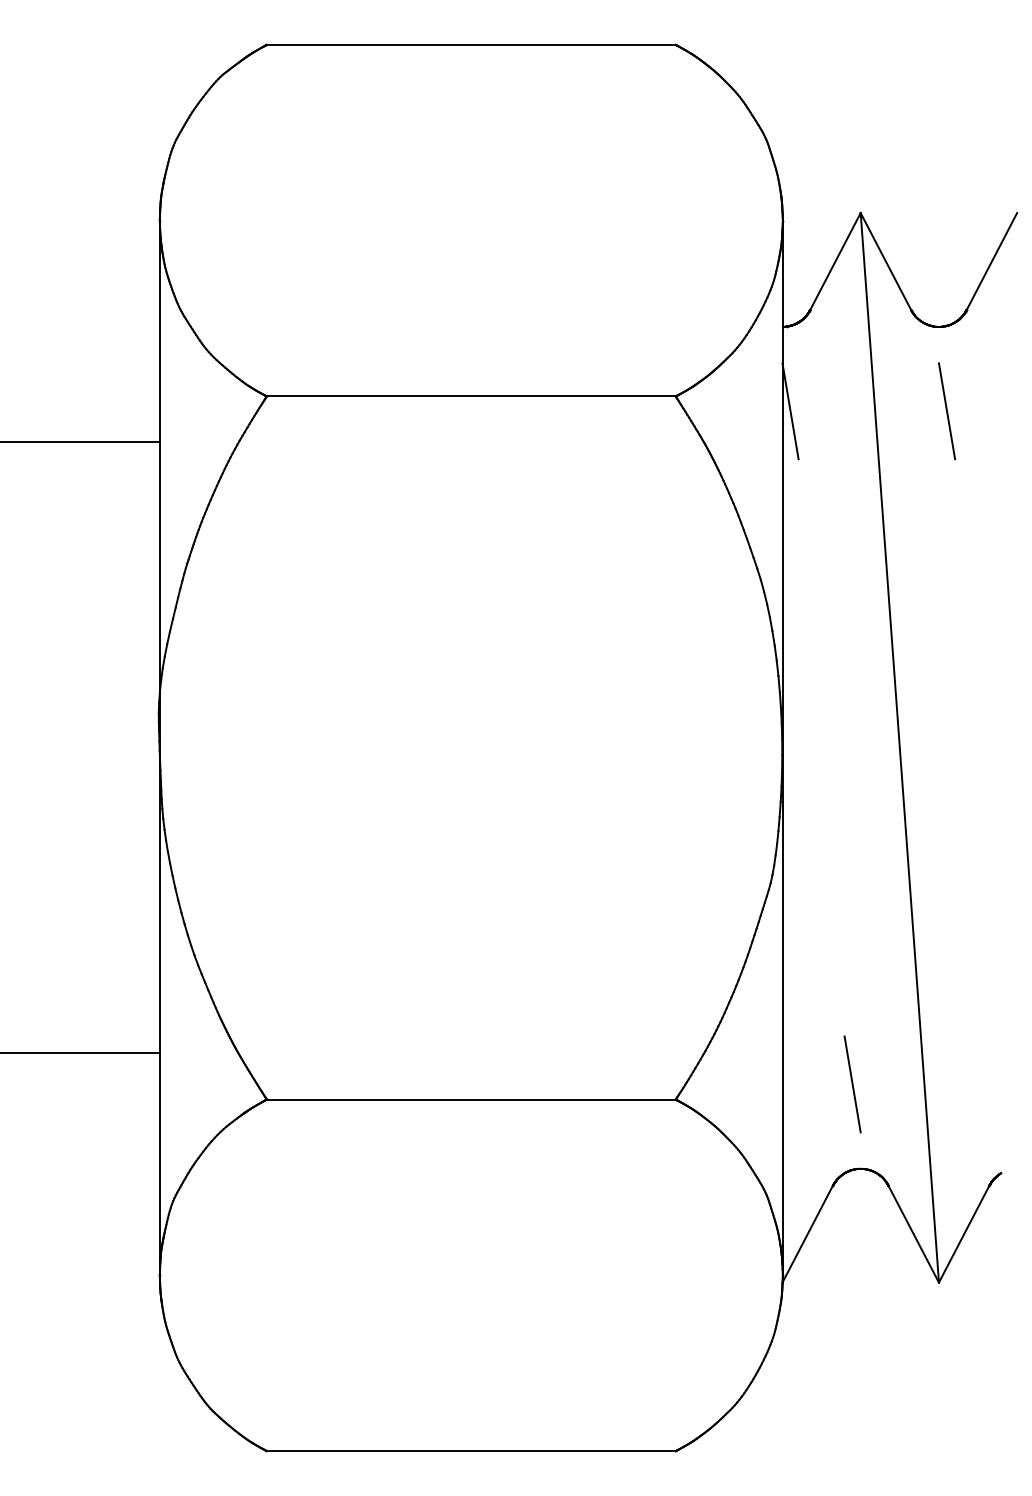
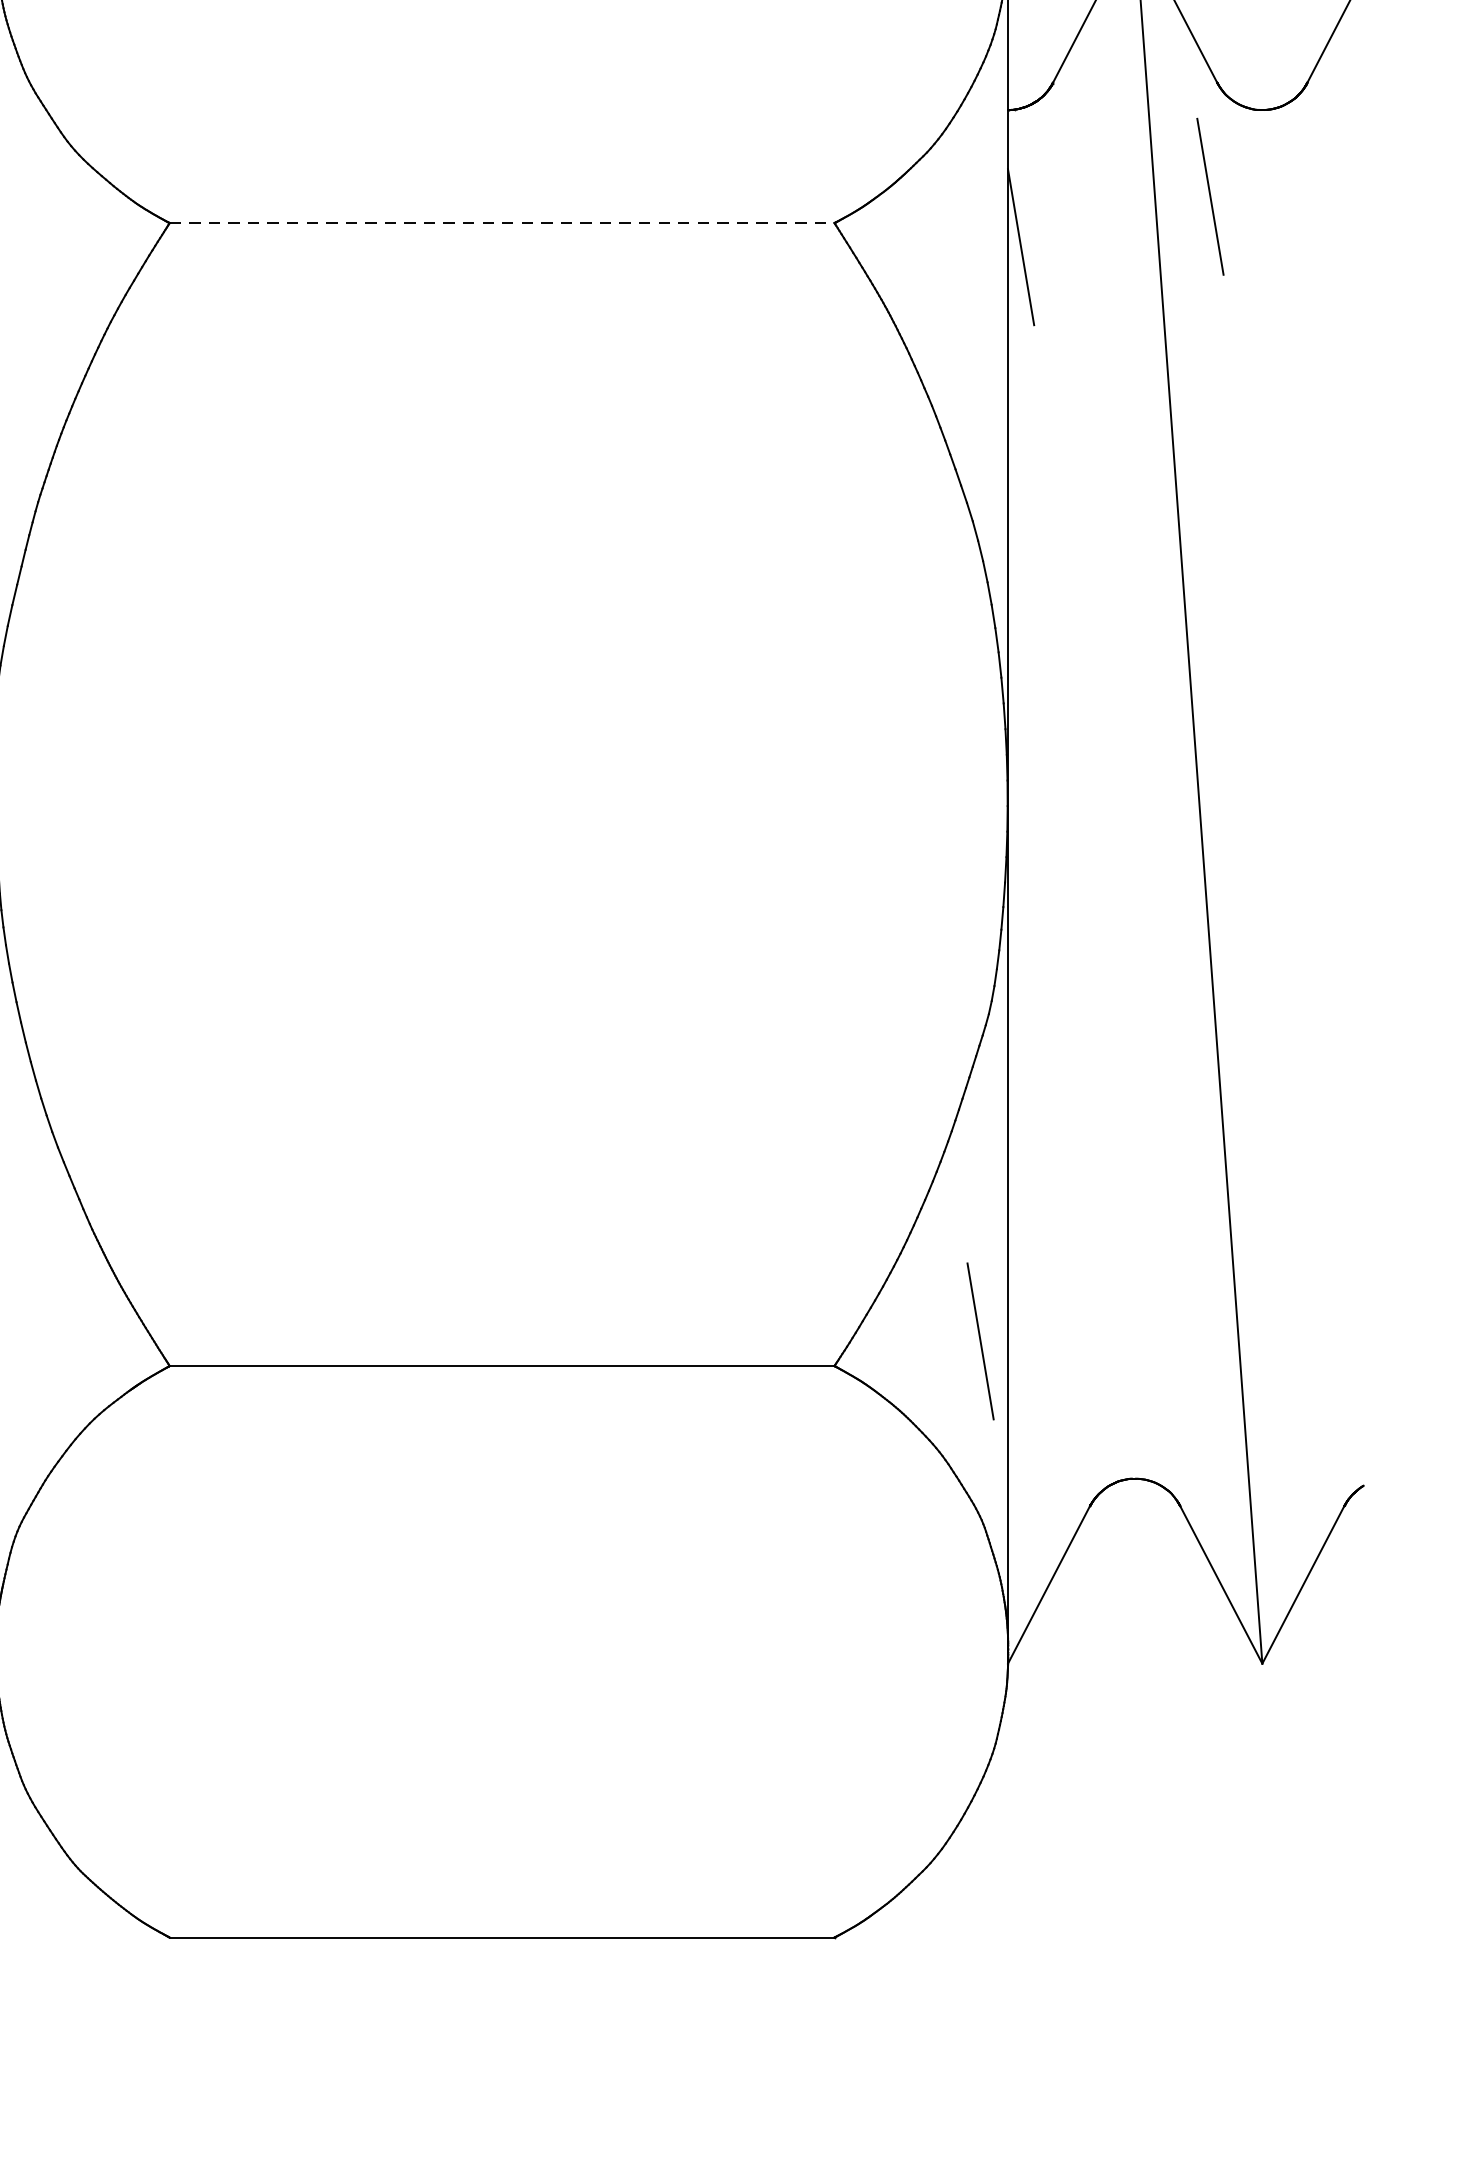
line: (471, 396) -> (502, 223), solid -> dashed
line: (947, 411) -> (1211, 197), moved
line: (852, 1084) -> (980, 1341), moved

